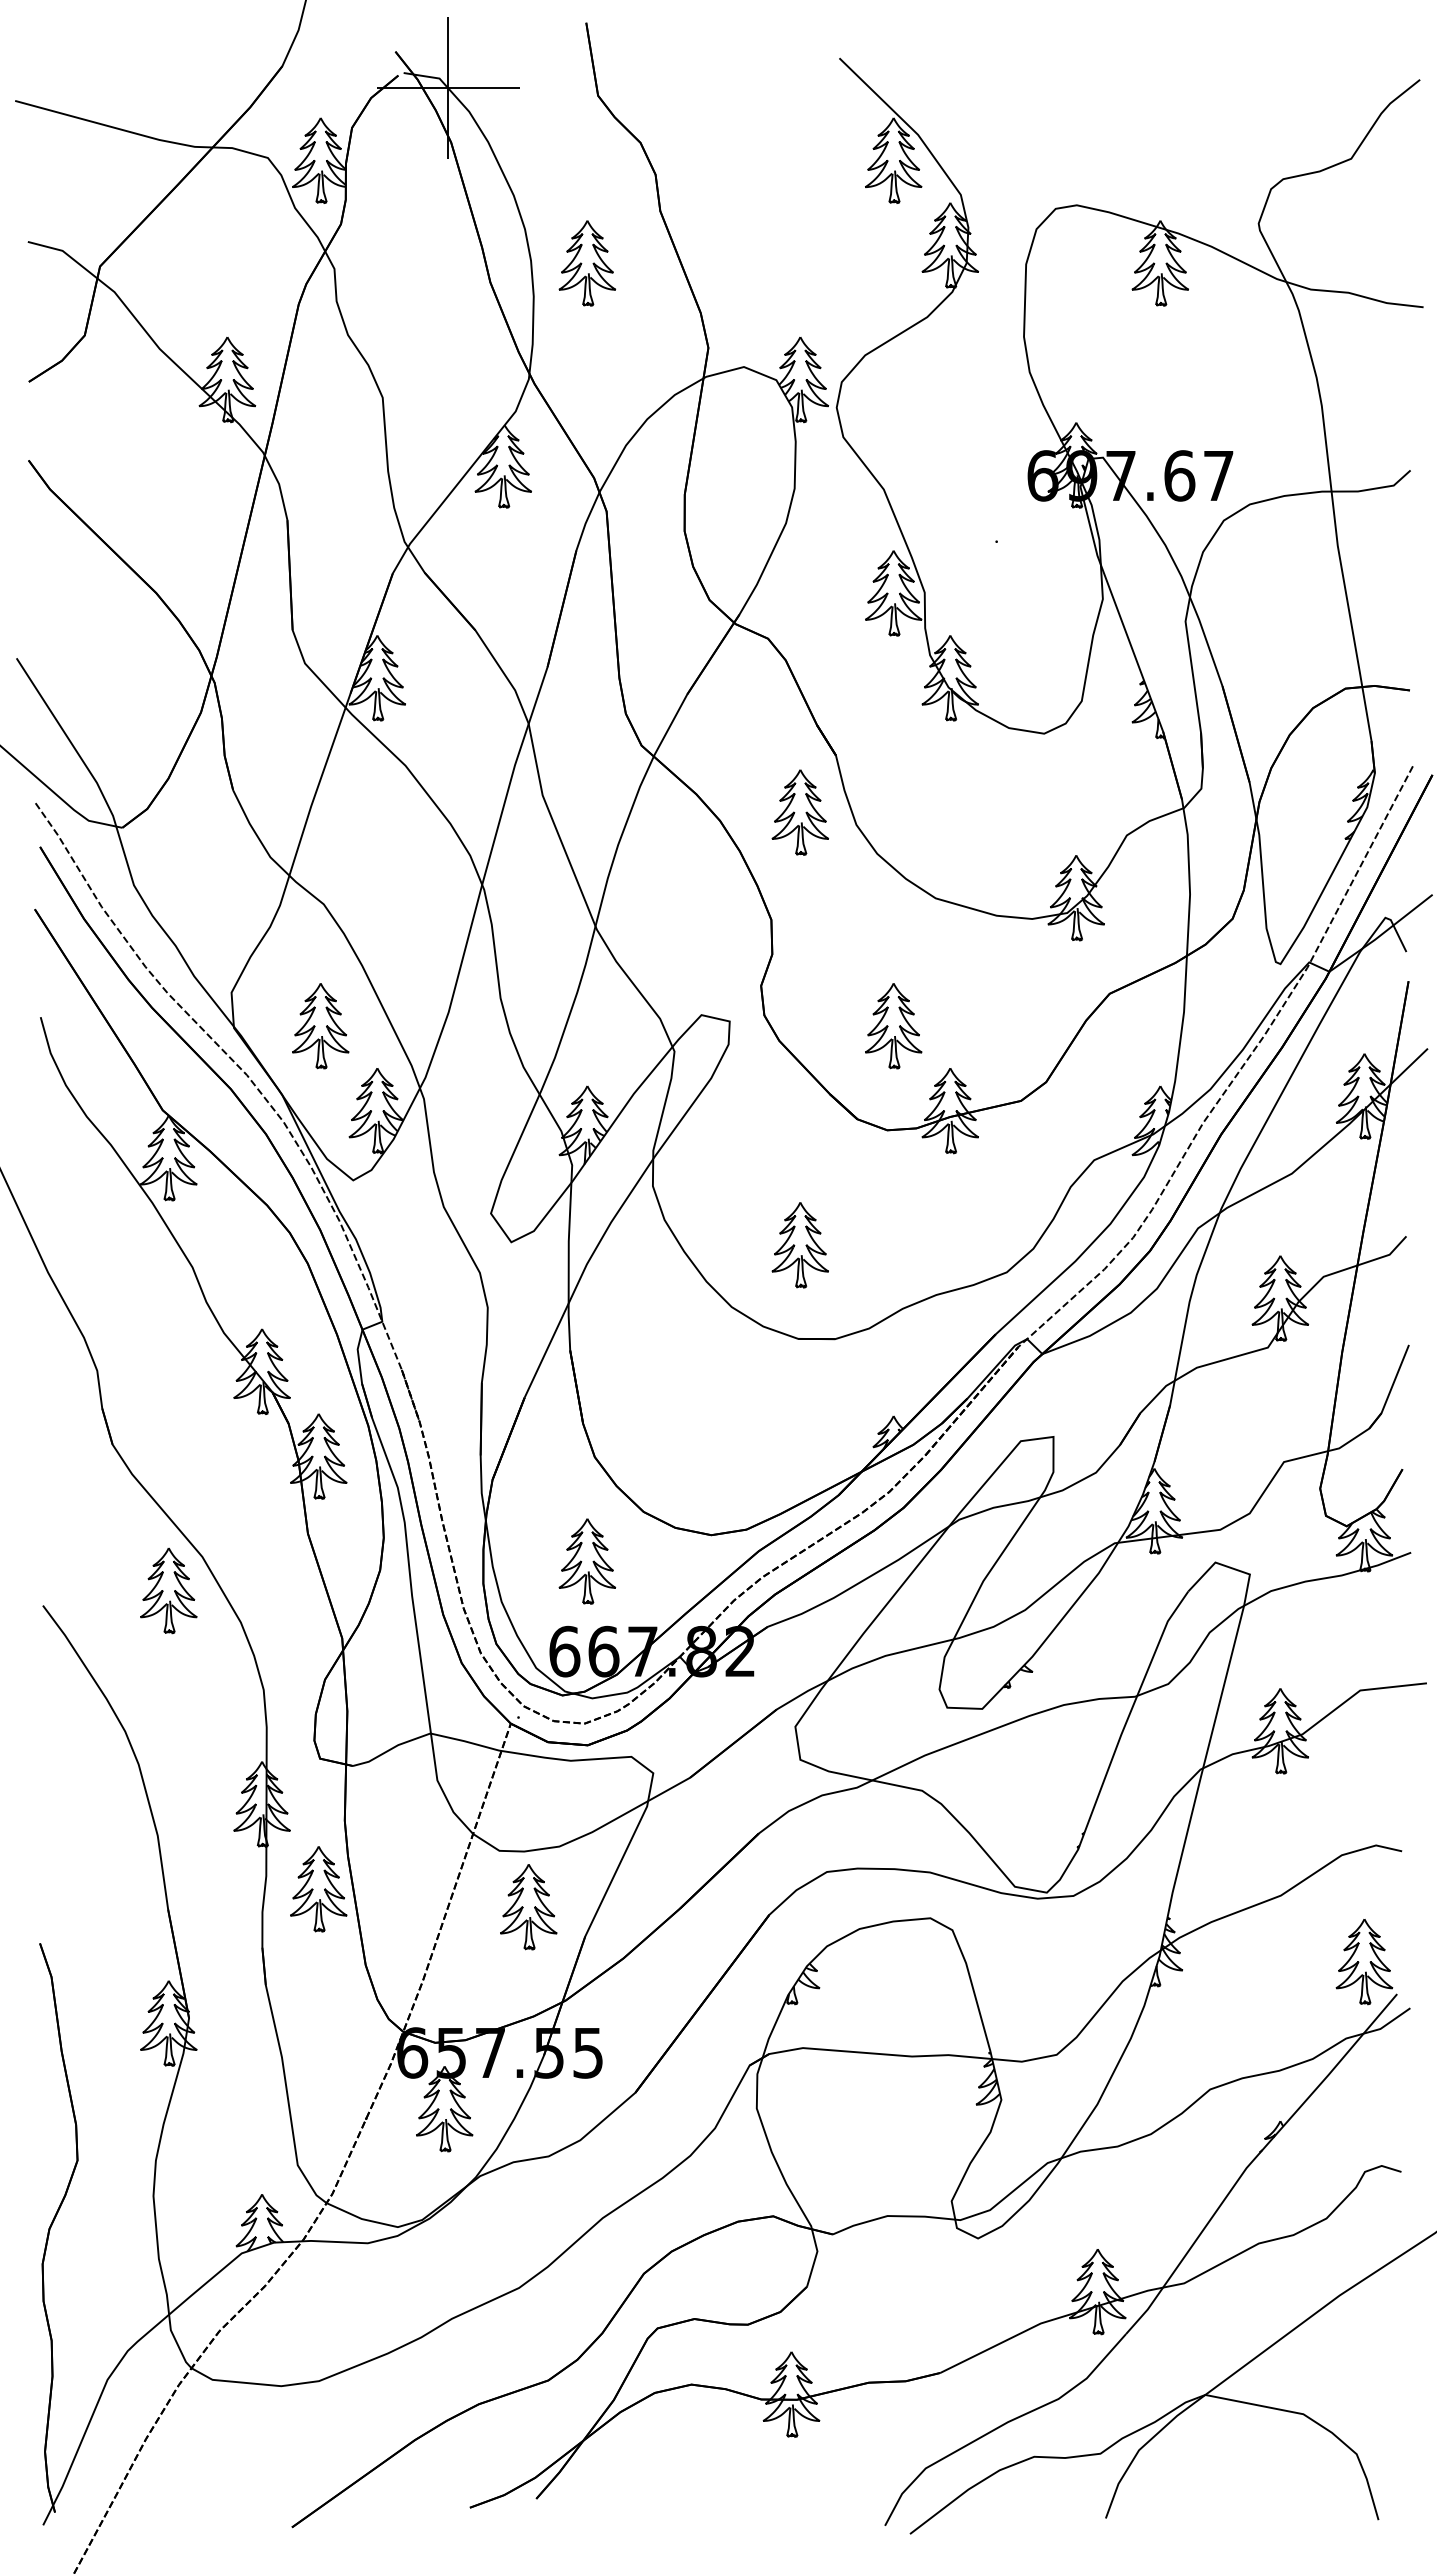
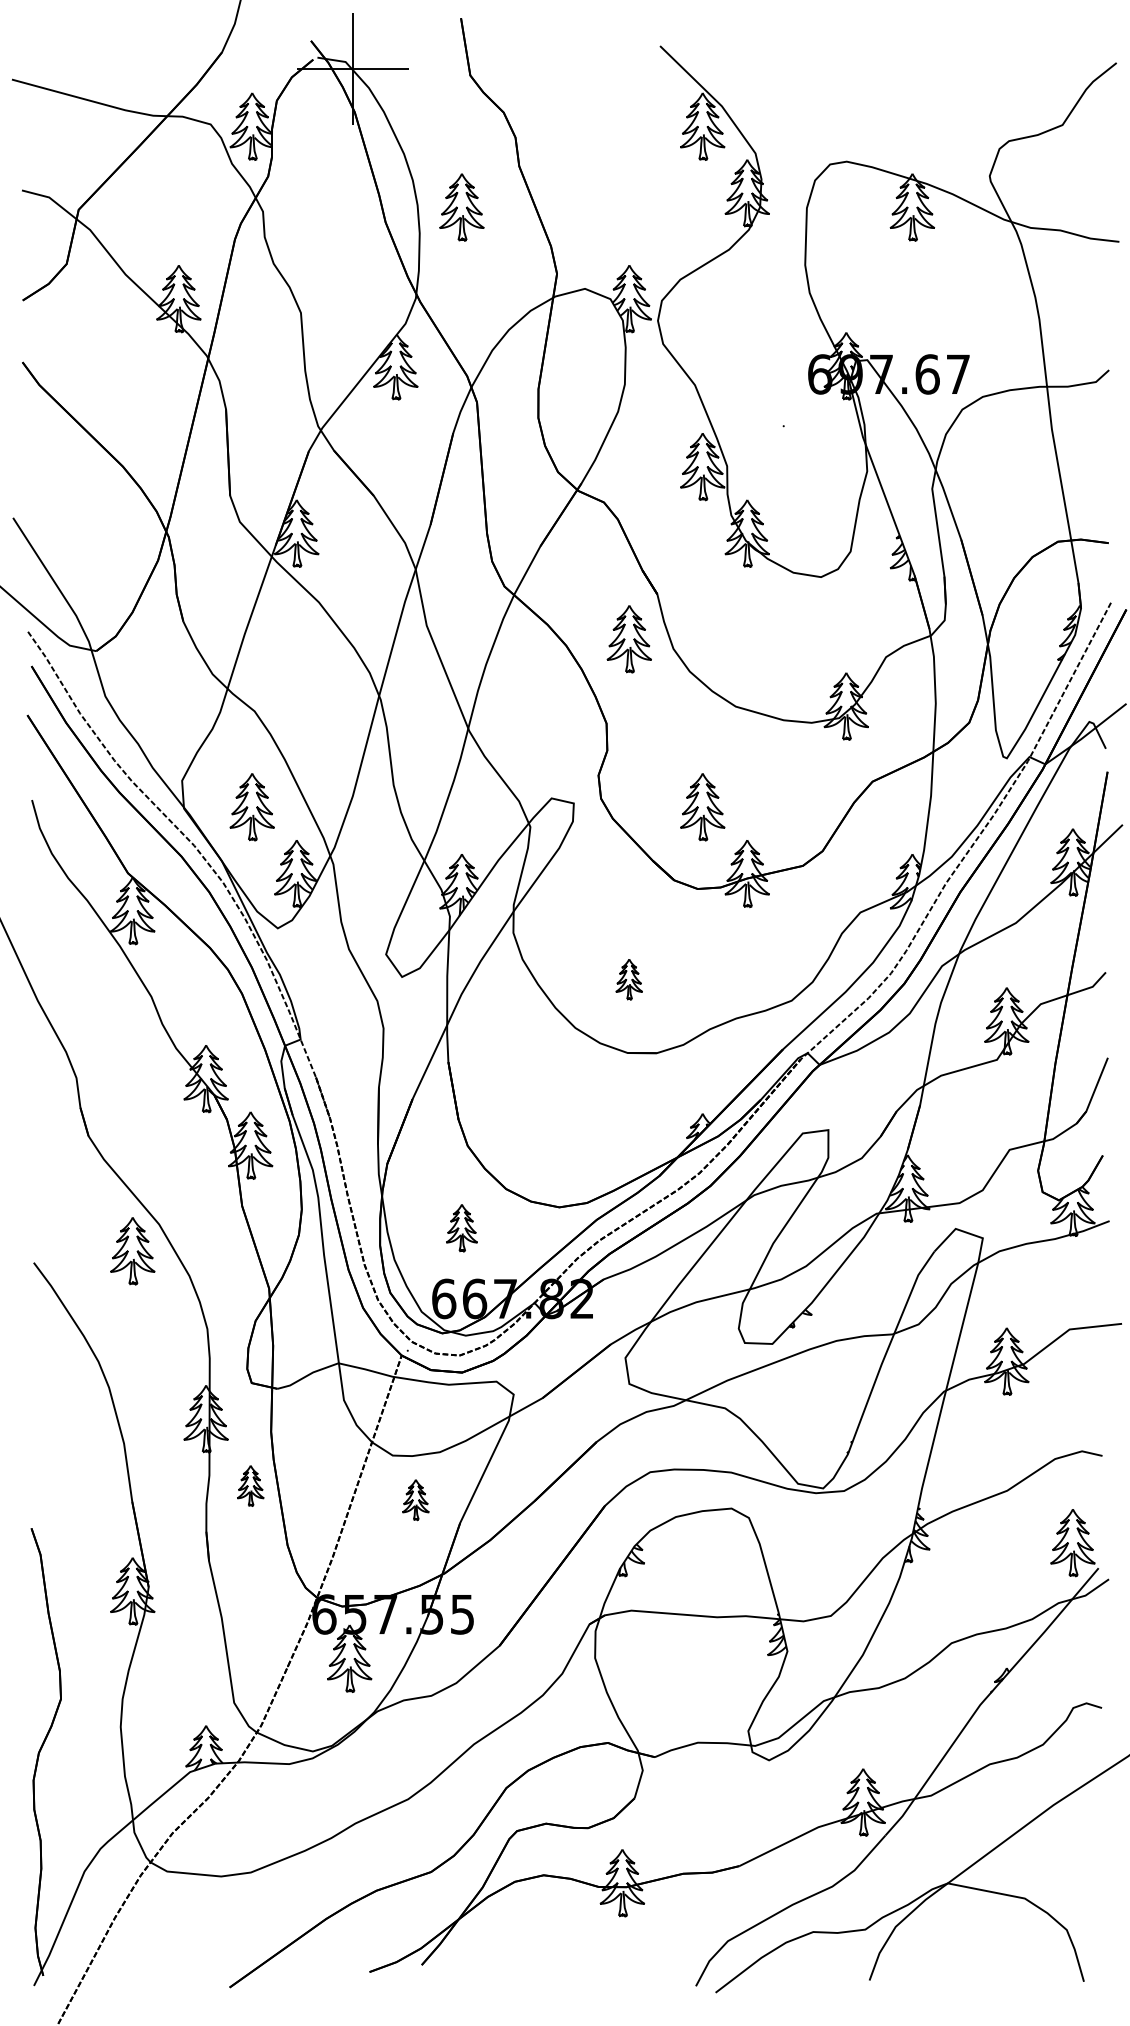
part: (799, 1245) -> (628, 979), size x0.6
part: (587, 1561) -> (461, 1228), size x0.7
part: (318, 1889) -> (250, 1485), size x0.6
part: (528, 1907) -> (415, 1500), size x0.6

